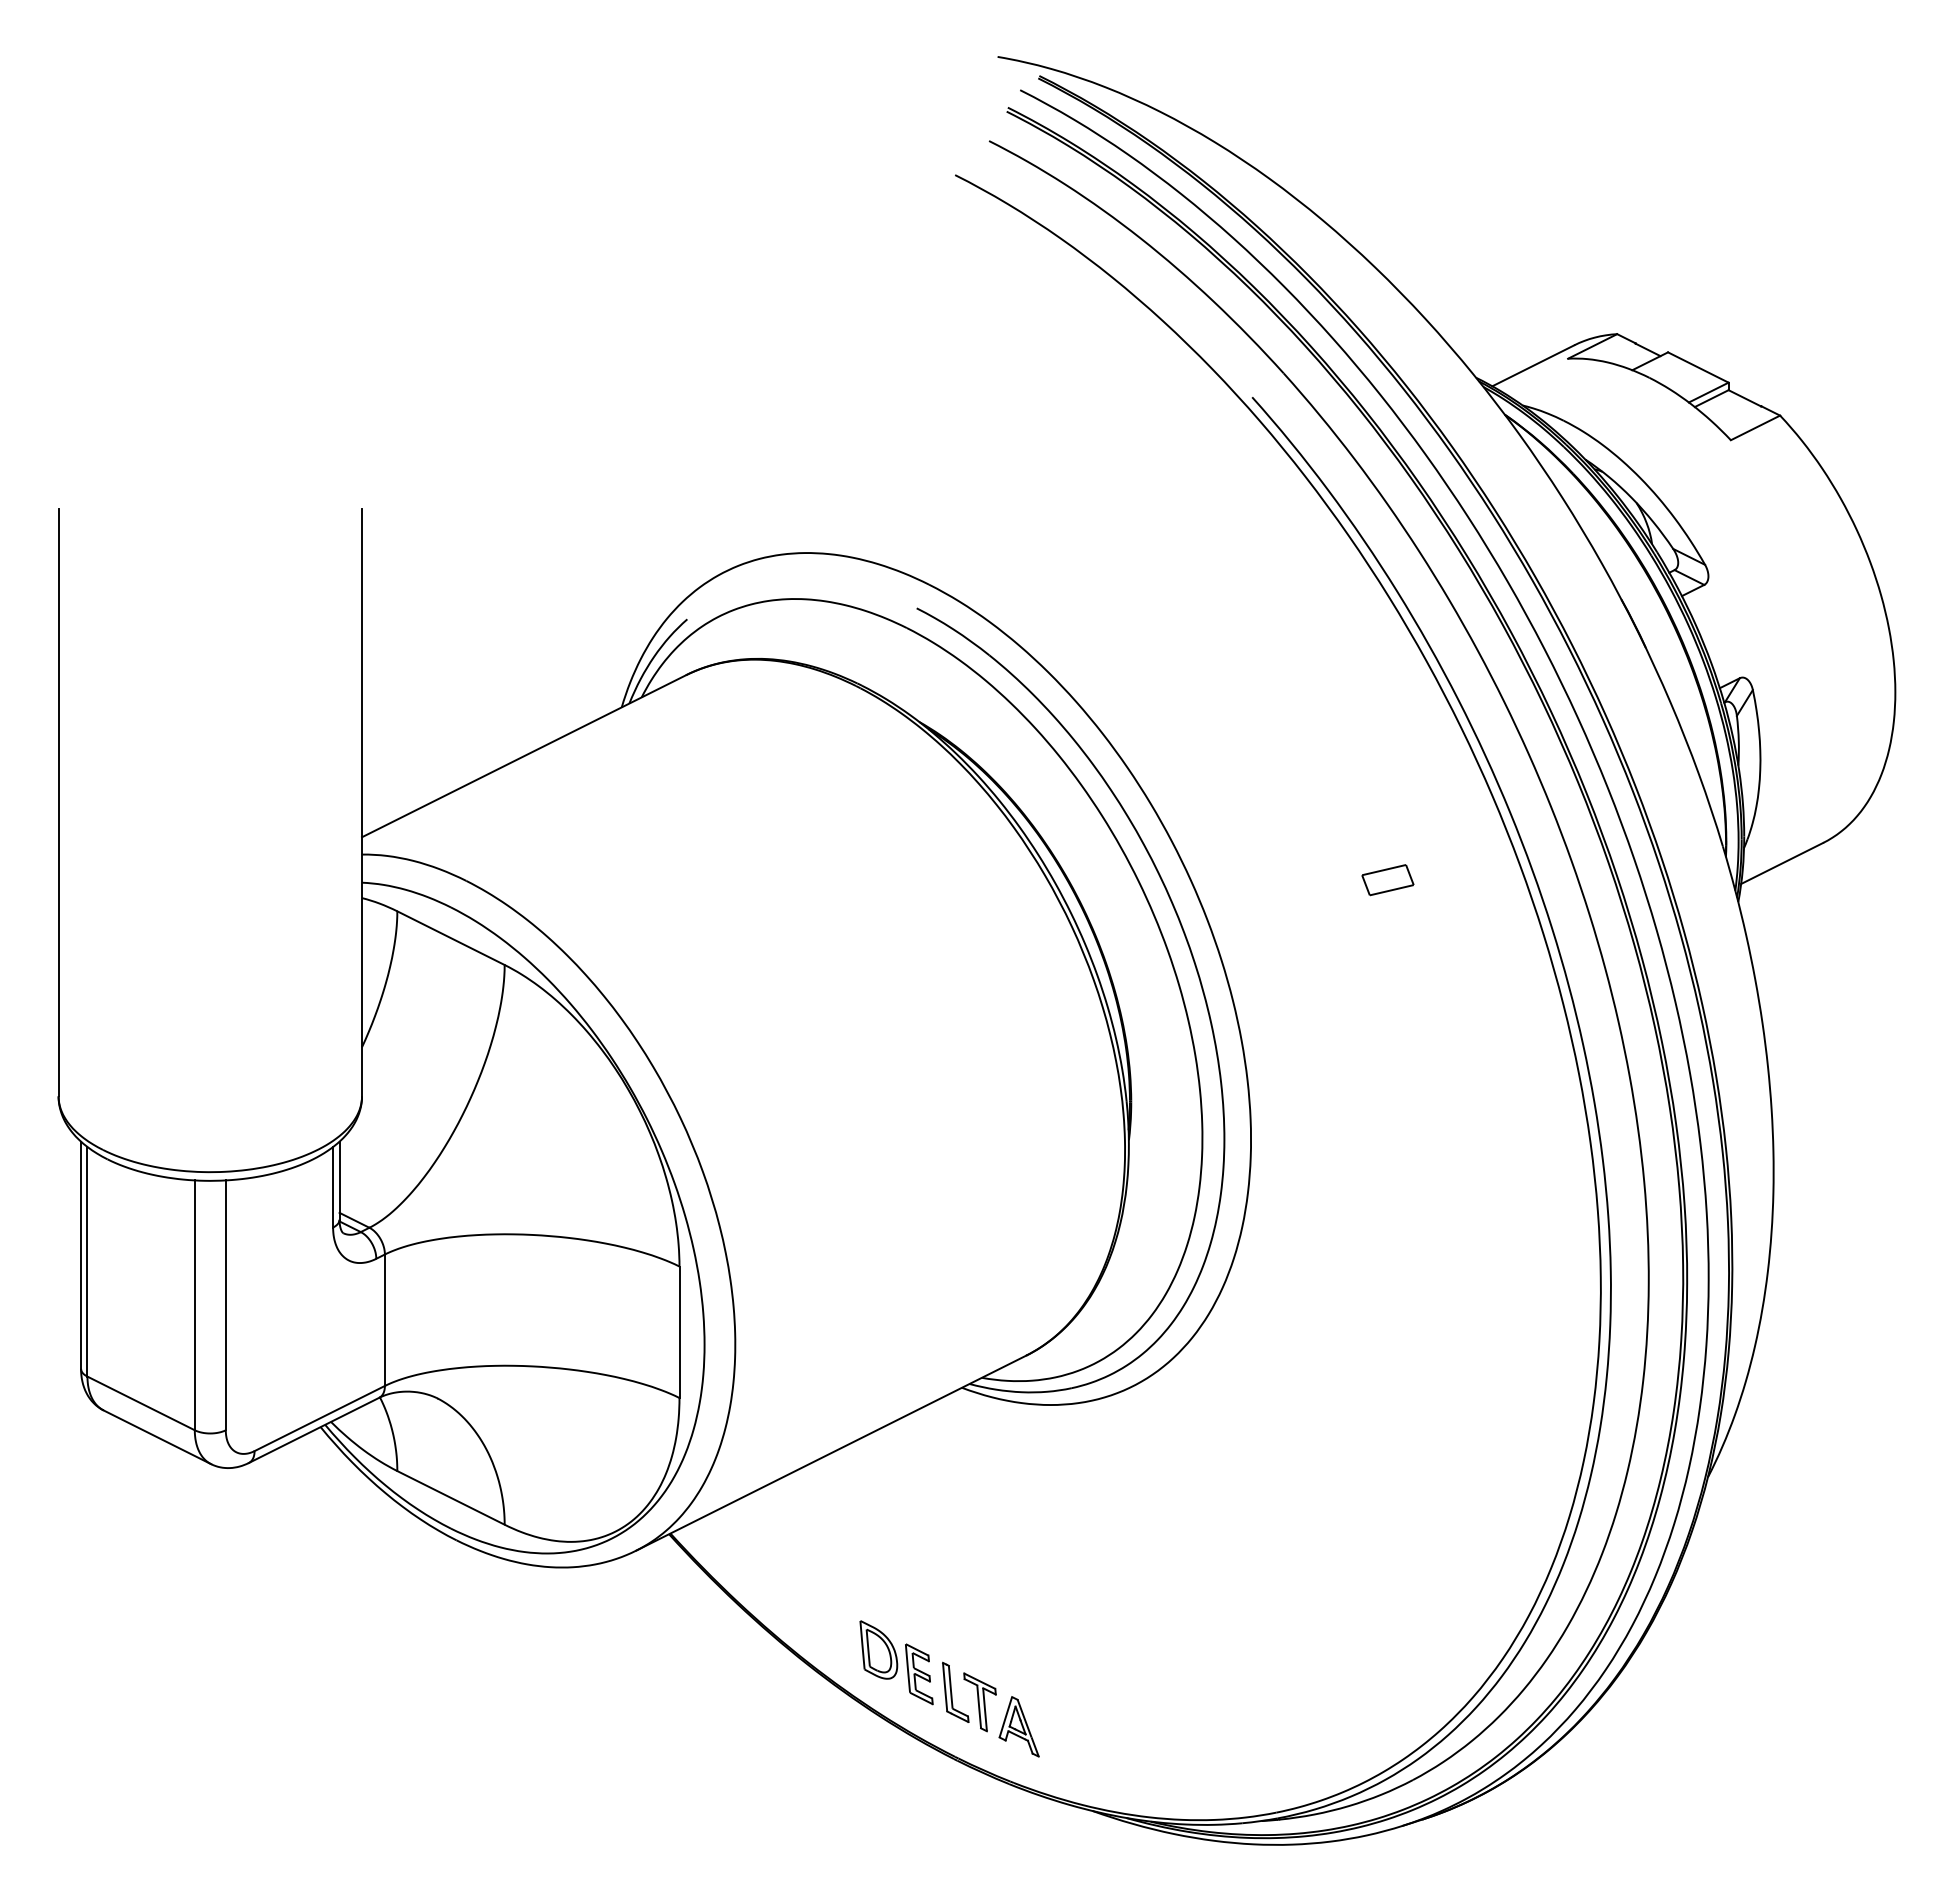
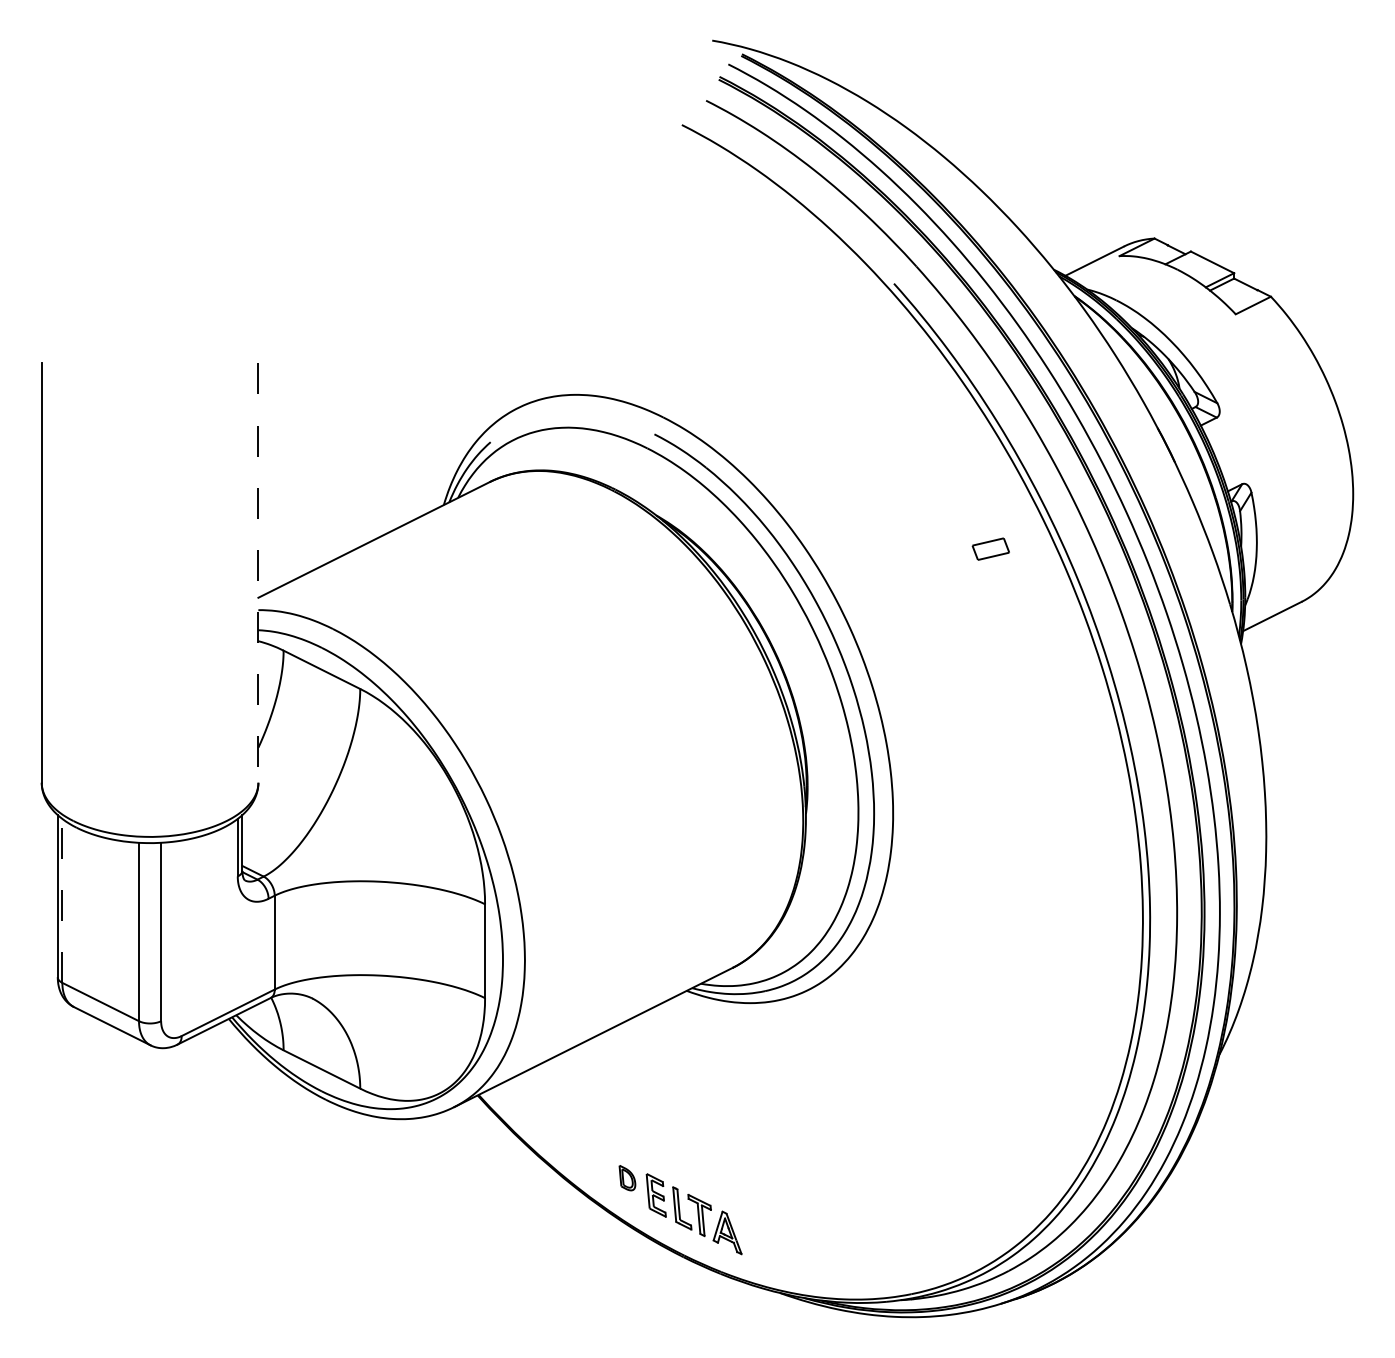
line: (362, 802) -> (258, 572), solid -> dashed
part: (1387, 880) -> (990, 549), moved
line: (87, 1261) -> (62, 900), solid -> dashed
part: (878, 1649) -> (627, 1177), size x0.6

